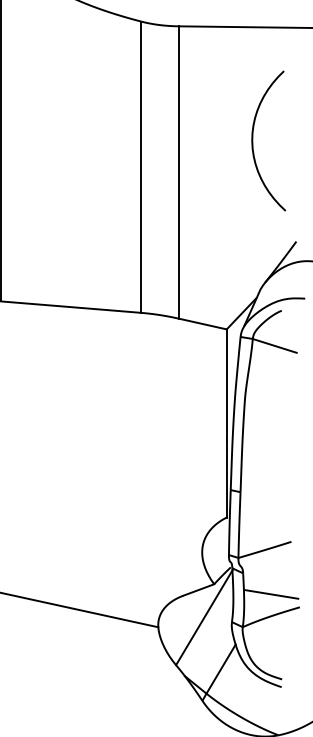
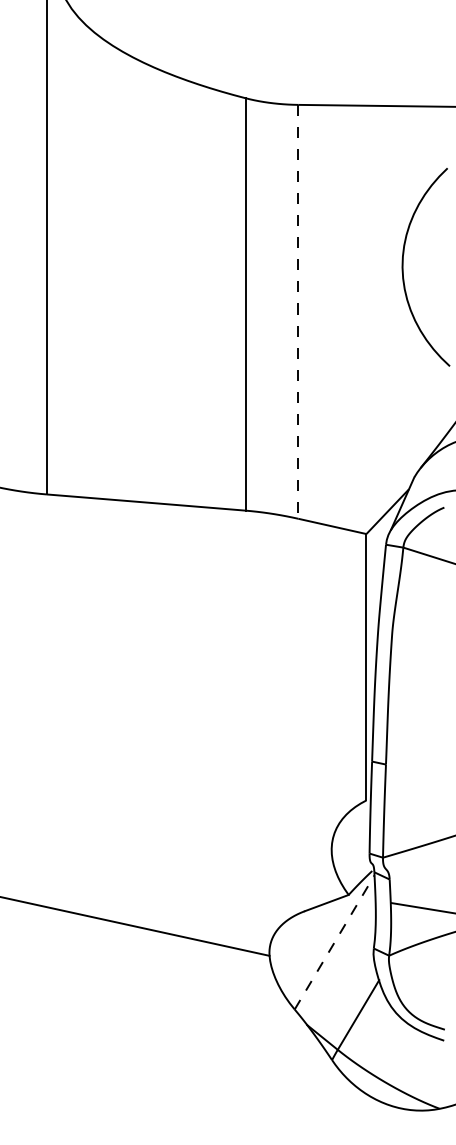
line: (178, 172) -> (298, 311), solid -> dashed
line: (204, 617) -> (334, 942), solid -> dashed

